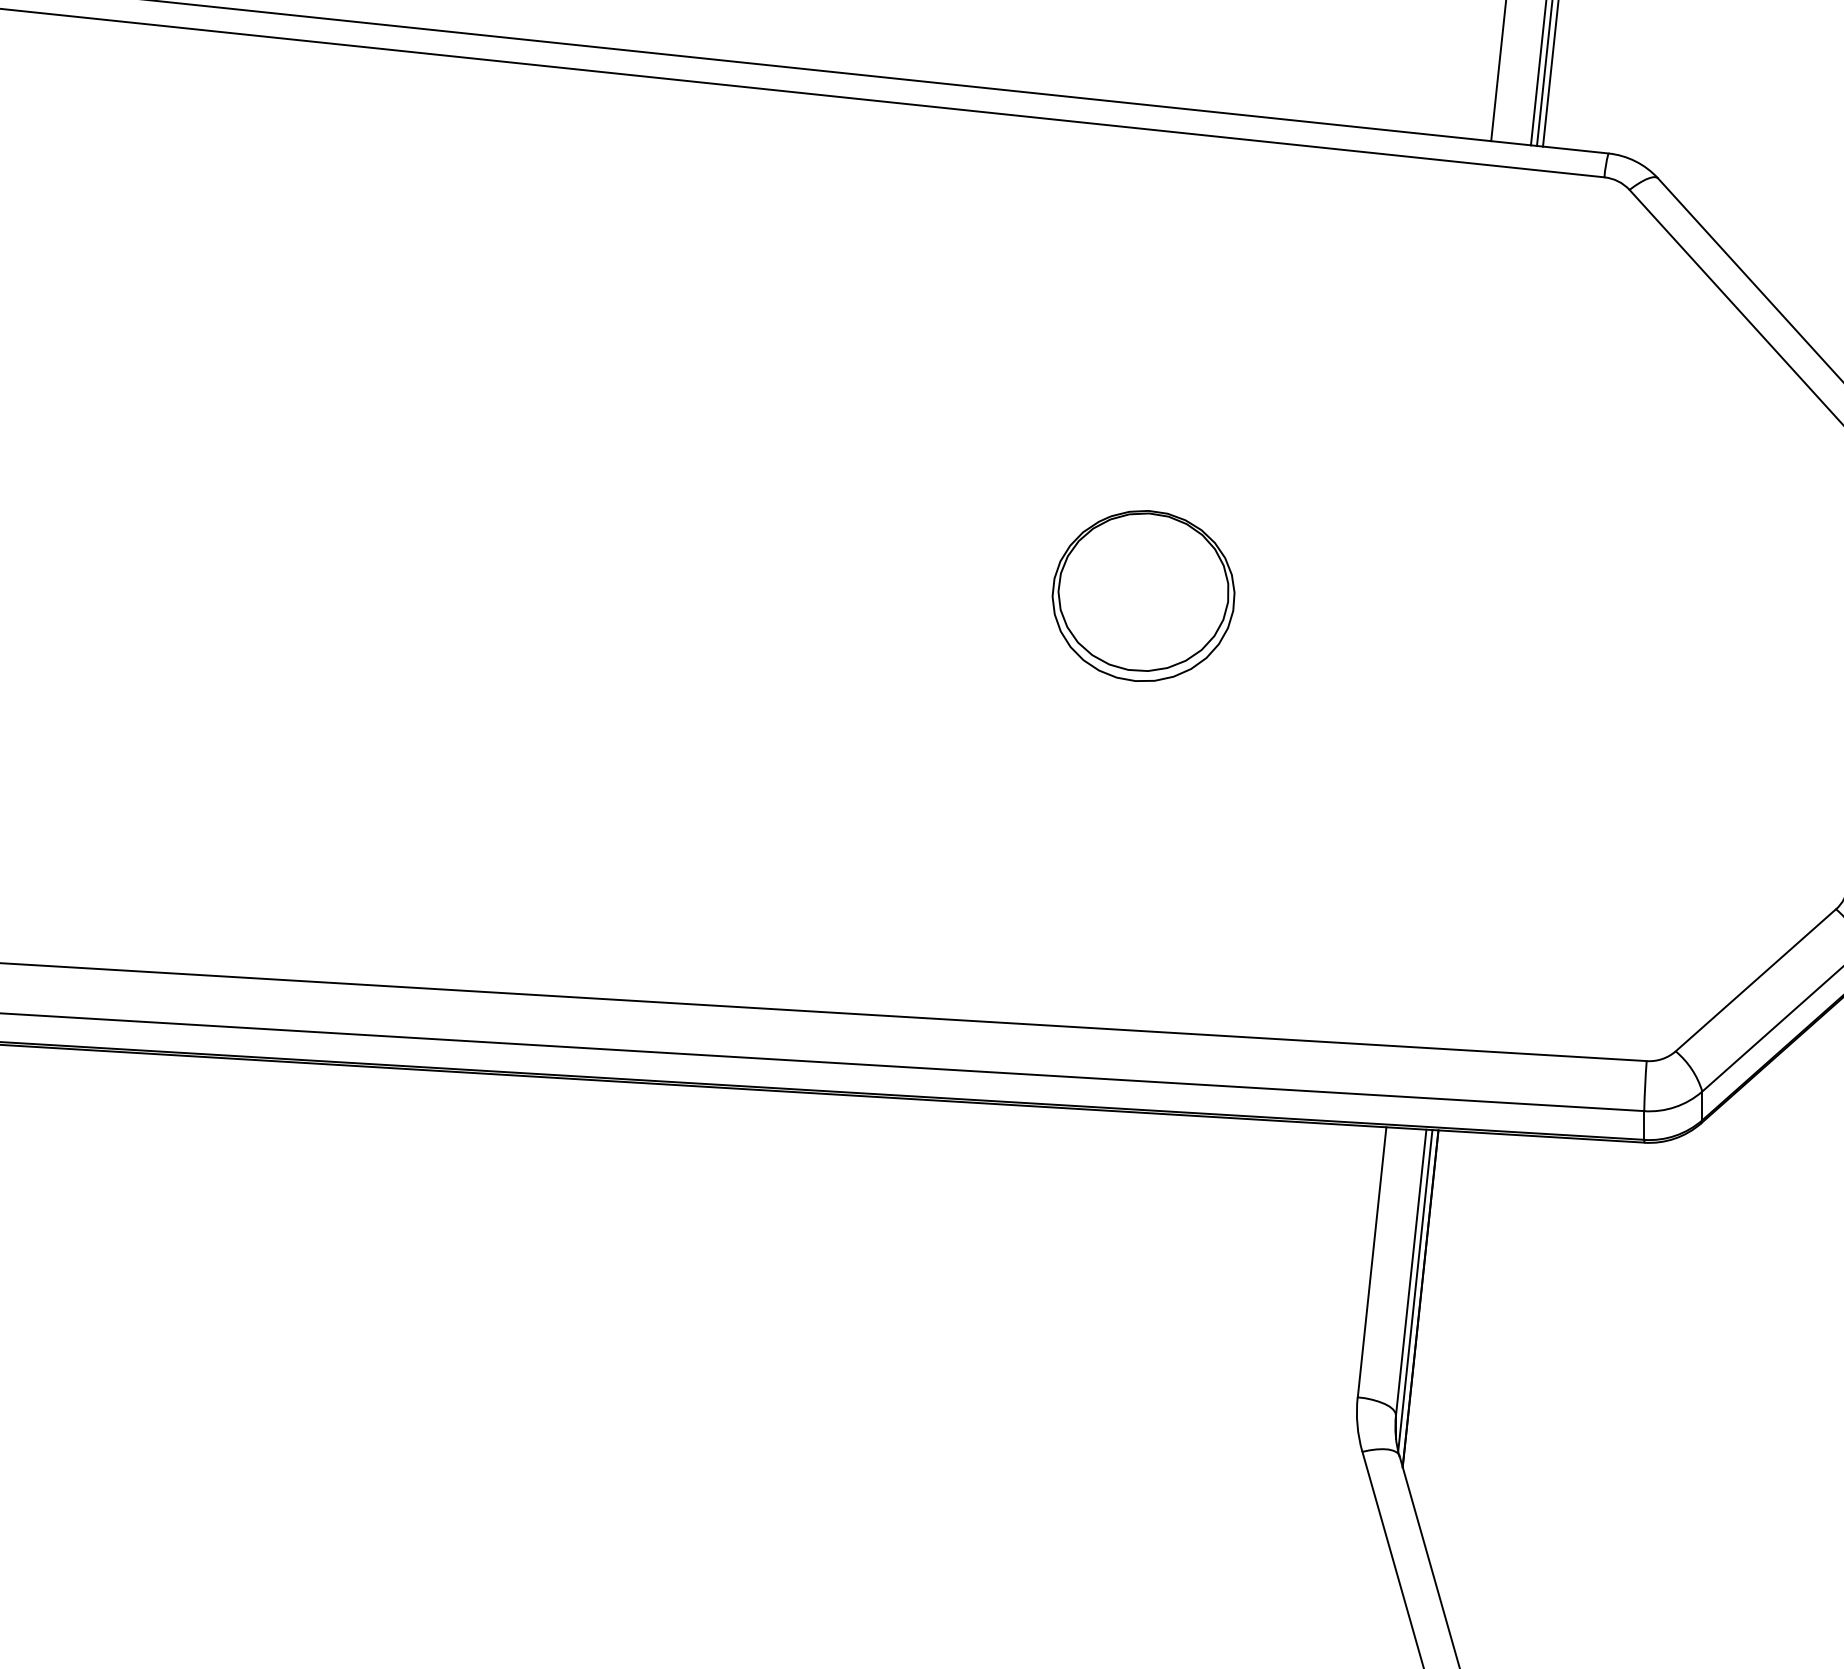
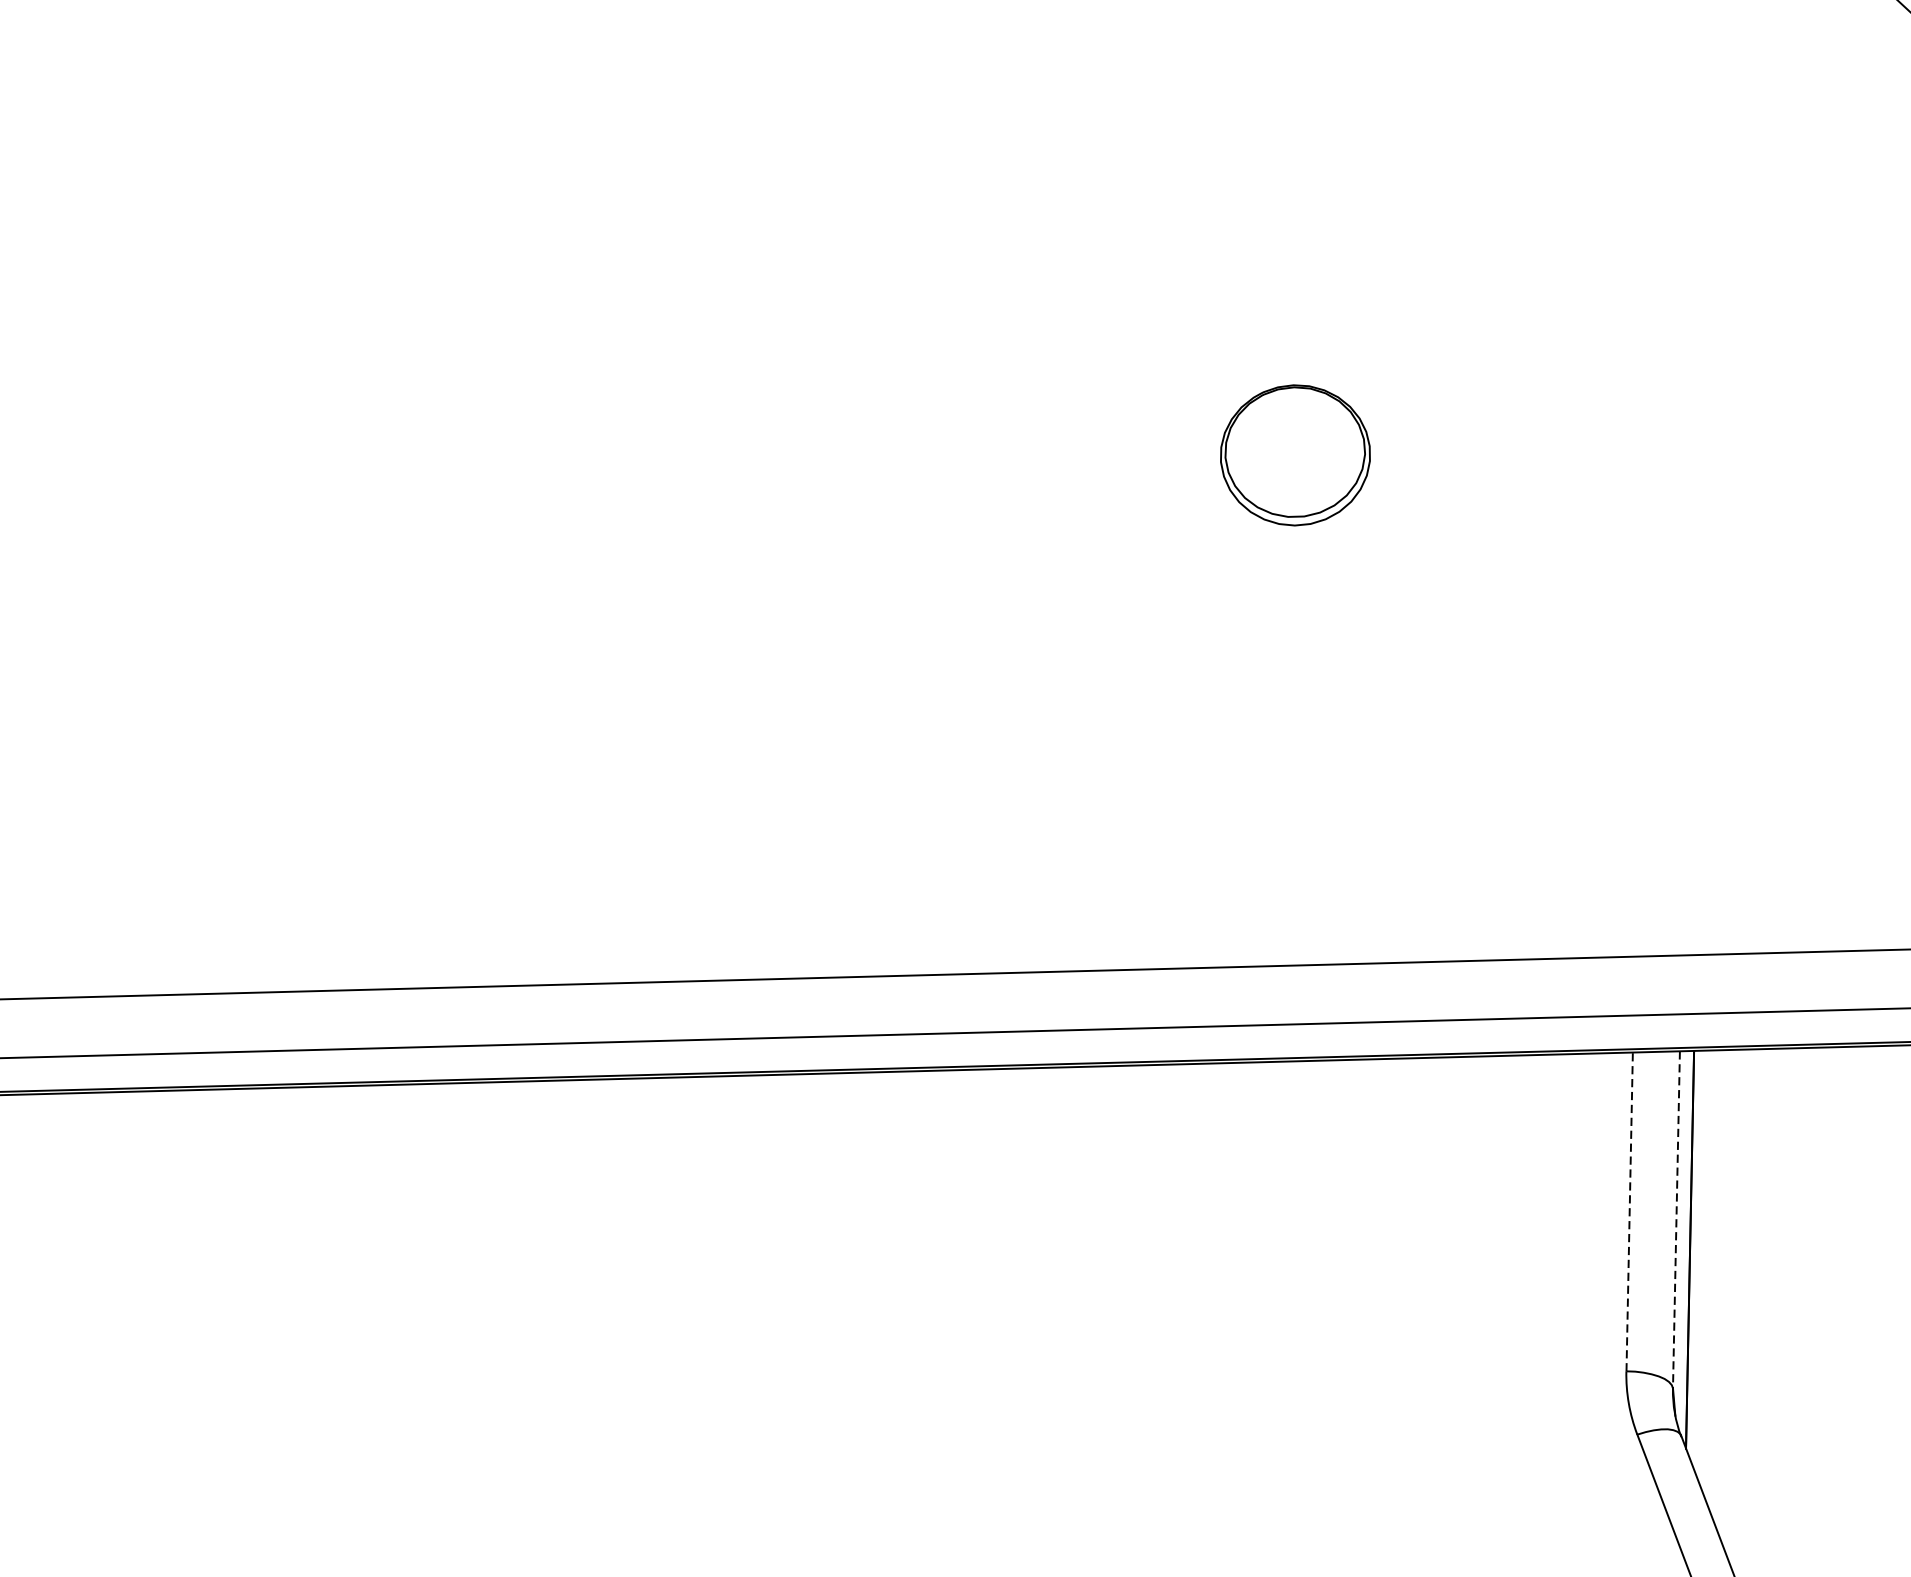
part: (1143, 595) -> (1295, 454), size x0.7
line: (1372, 1262) -> (1630, 1212), solid -> dashed
line: (1411, 1272) -> (1676, 1219), solid -> dashed
line: (1415, 1290) -> (1683, 1240), removed

